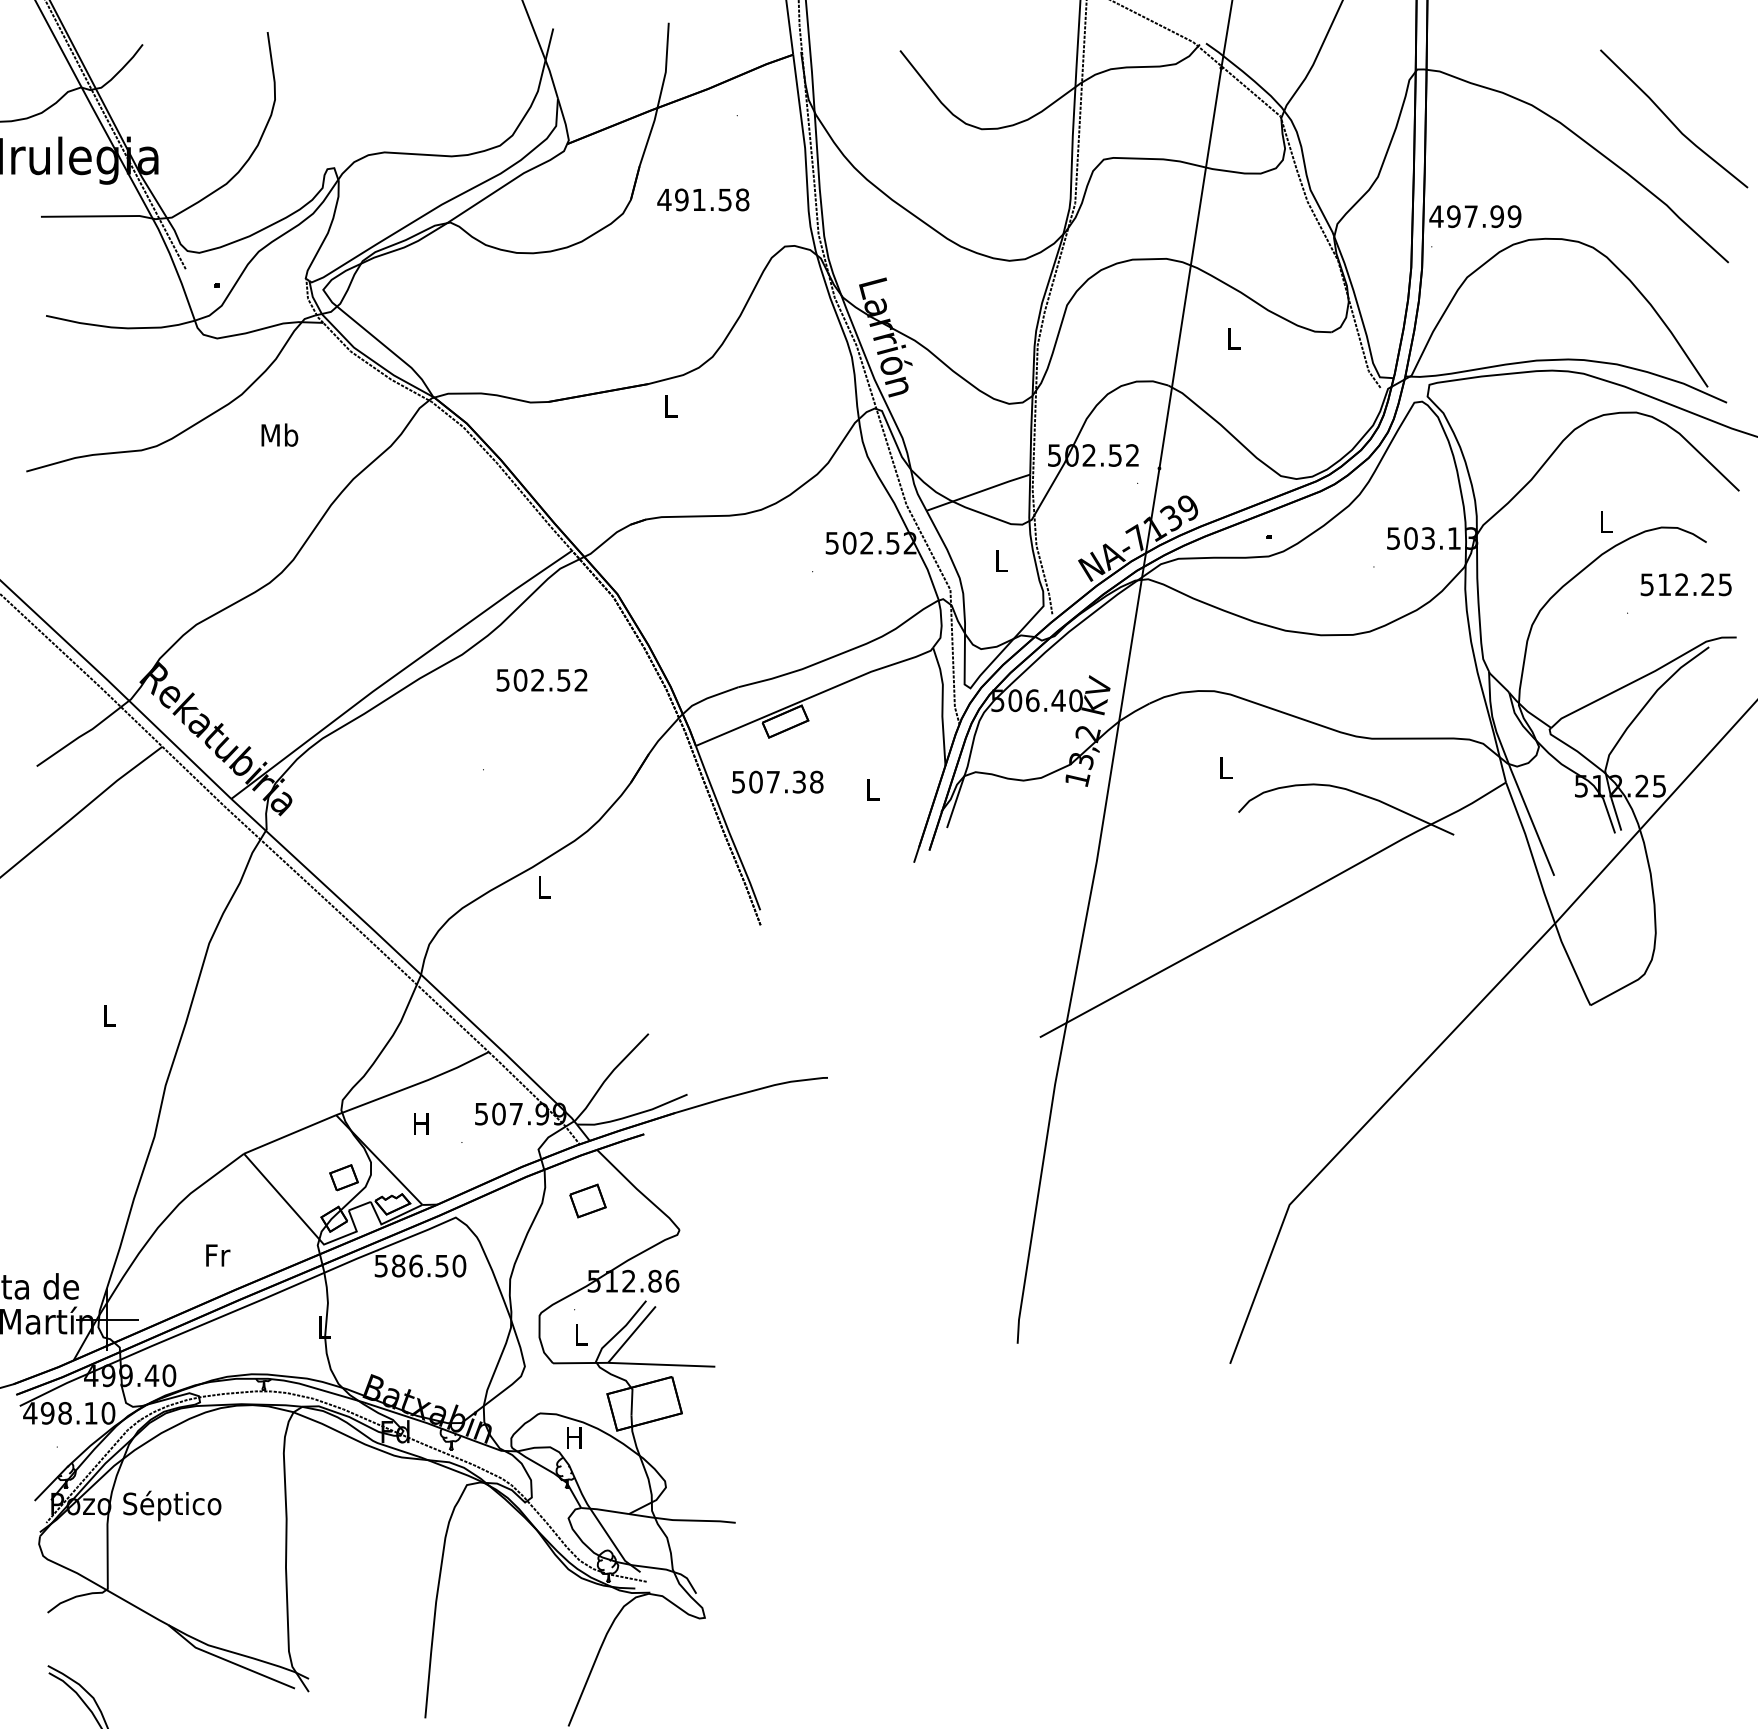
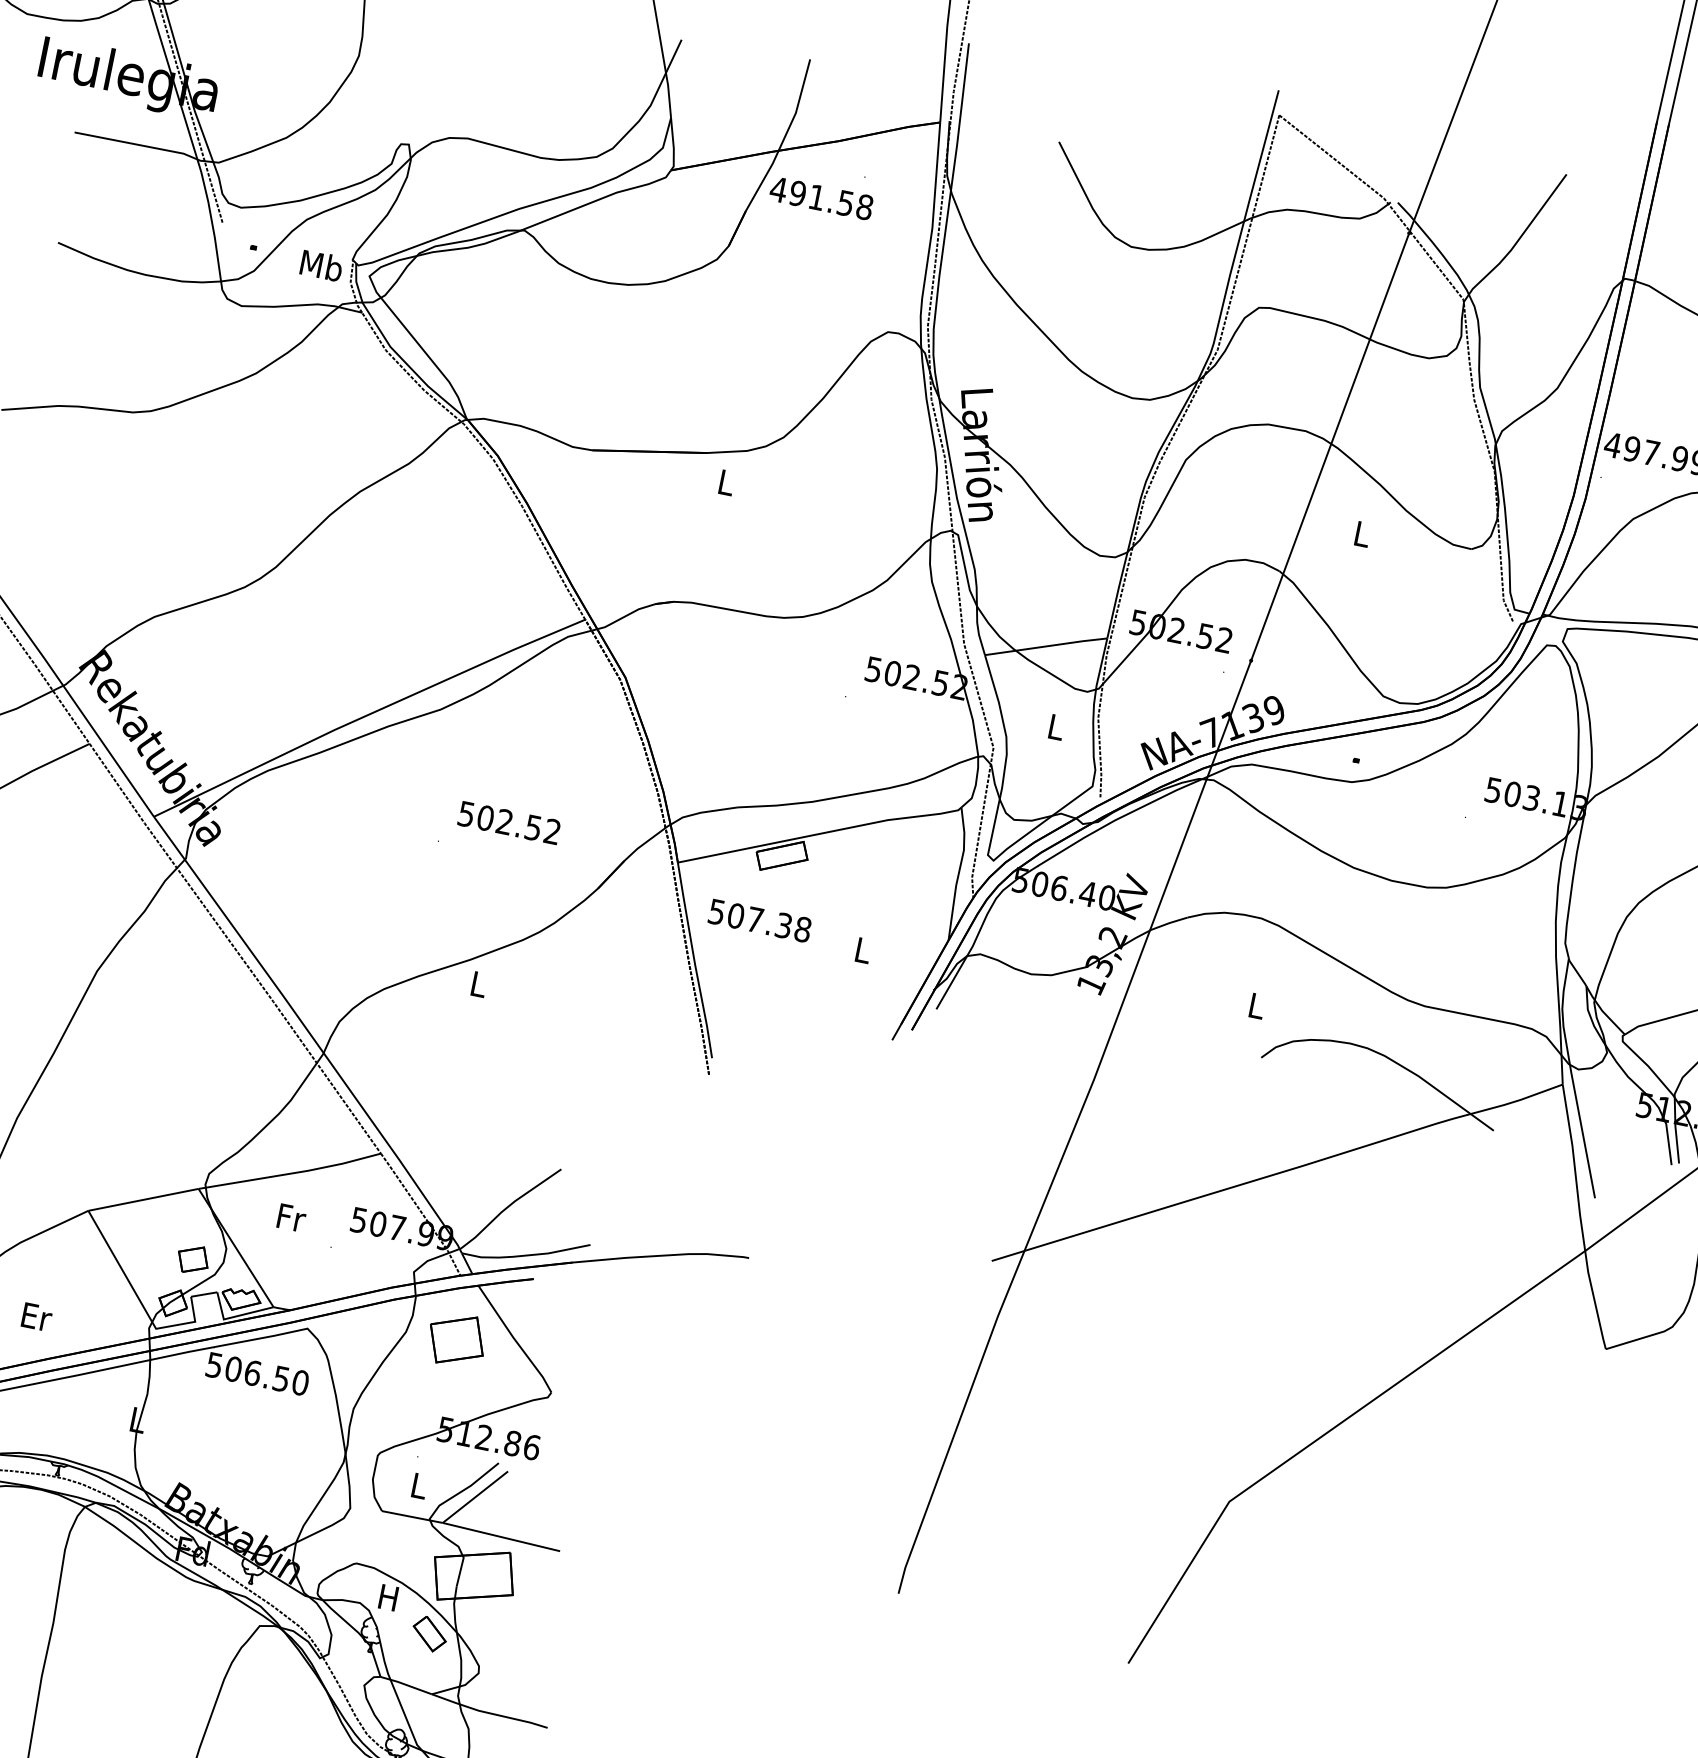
text: (703, 199) -> (821, 198), moved
text: (279, 434) -> (321, 264), moved
text: (541, 680) -> (508, 823), moved
text: (422, 1123) -> (291, 1217), H -> Fr
part: (587, 1200) -> (456, 1339), size x1.43
text: (218, 1255) -> (37, 1317), Fr -> Er
text: (398, 1266) -> (233, 1369), 586.50 -> 506.50
part: (616, 1461) -> (429, 1633), added

